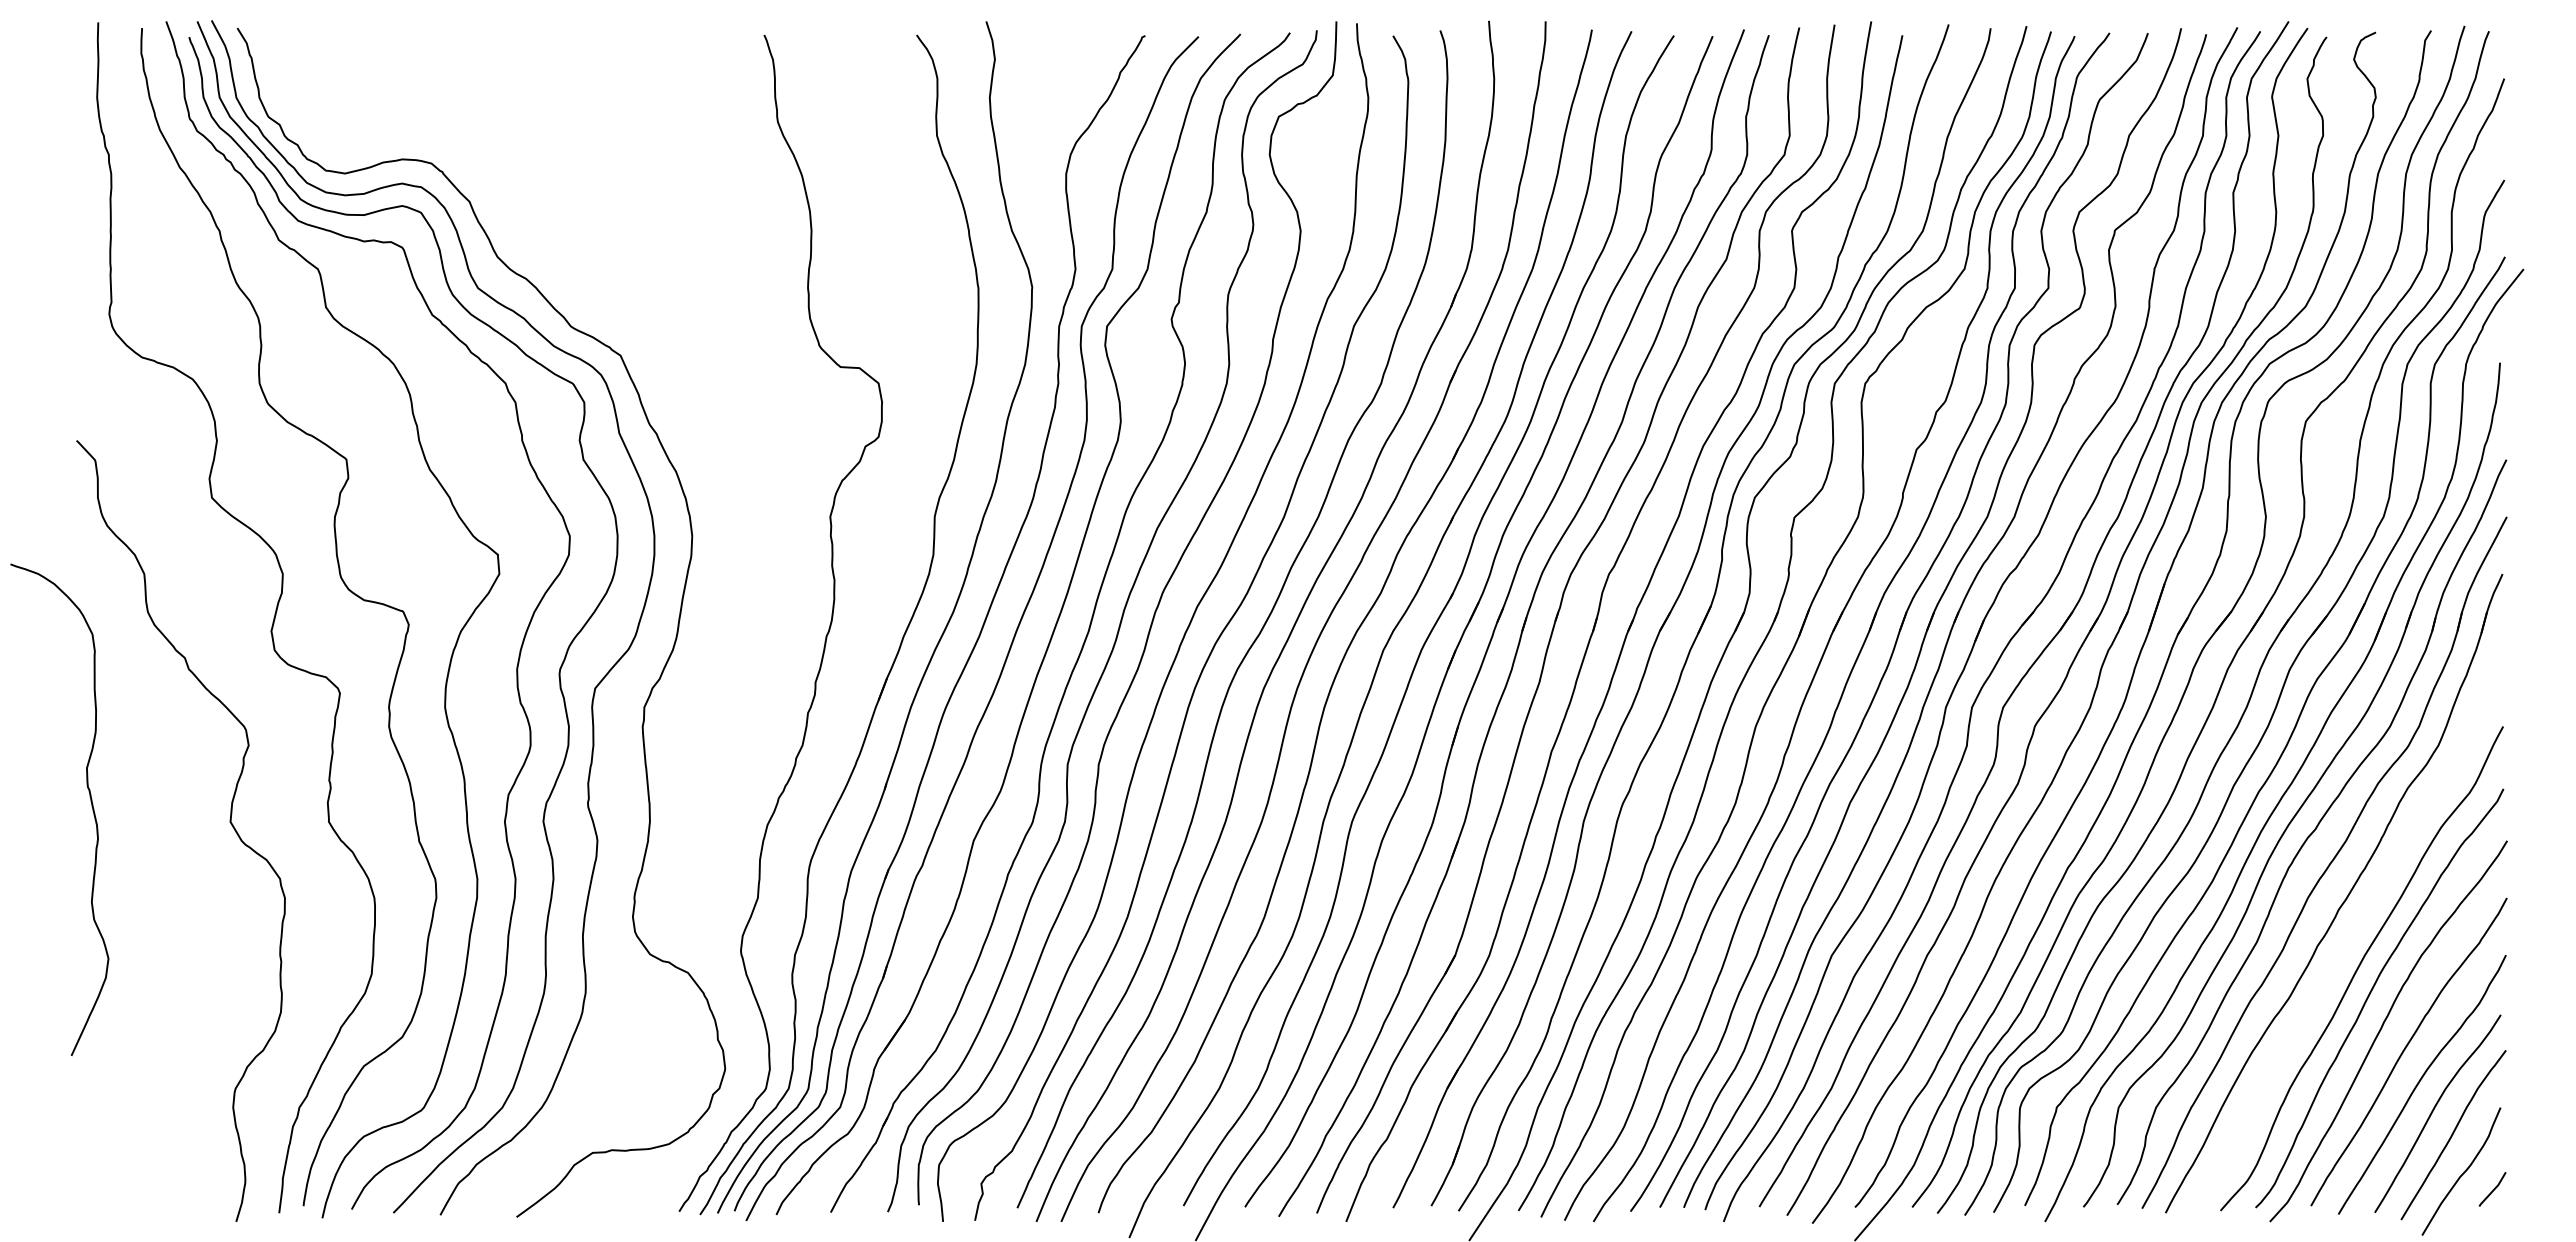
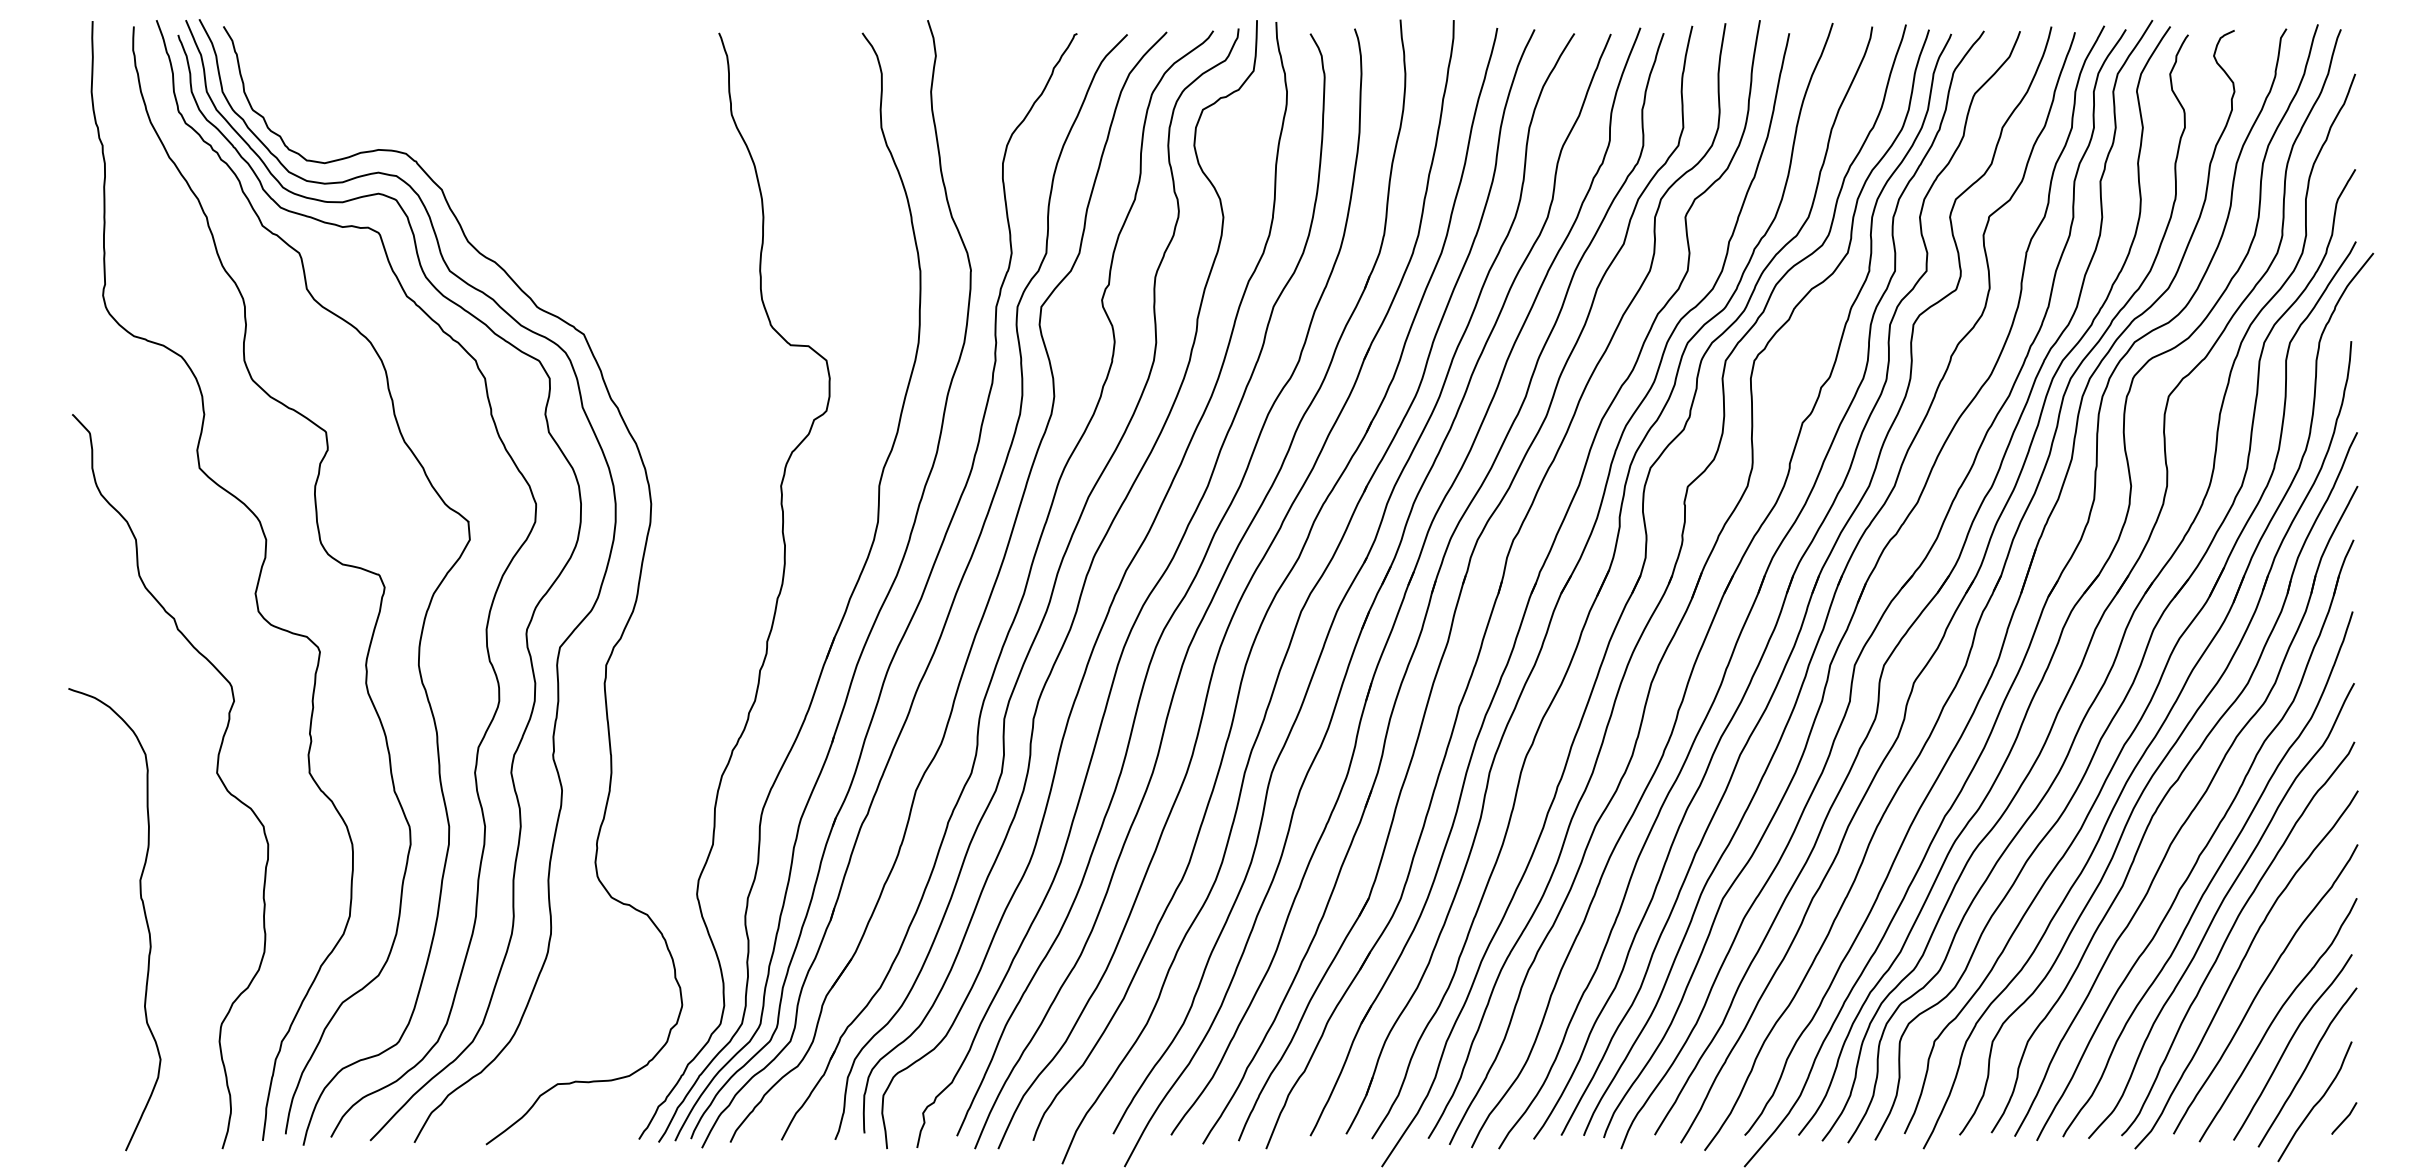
curve: (90, 801) -> (143, 911), moved
curve: (2352, 932) -> (2212, 876), added

